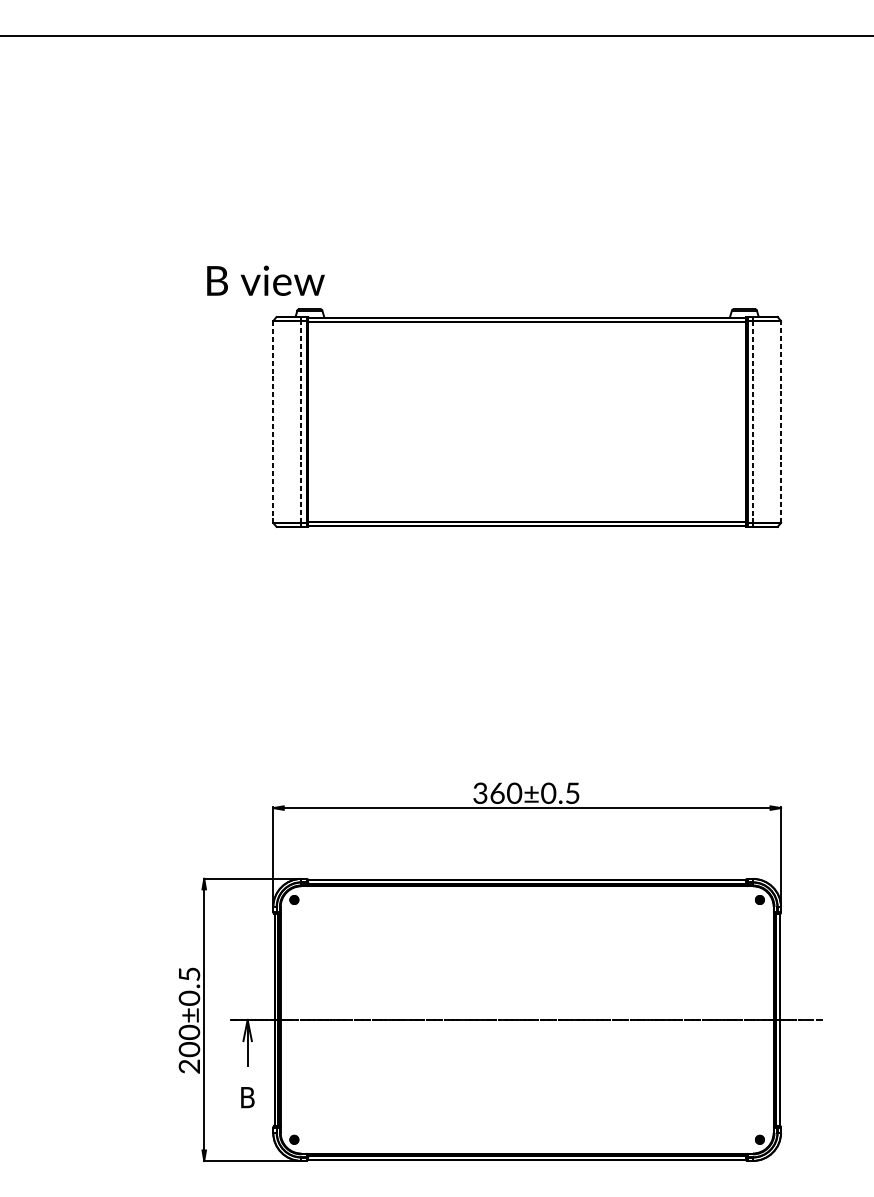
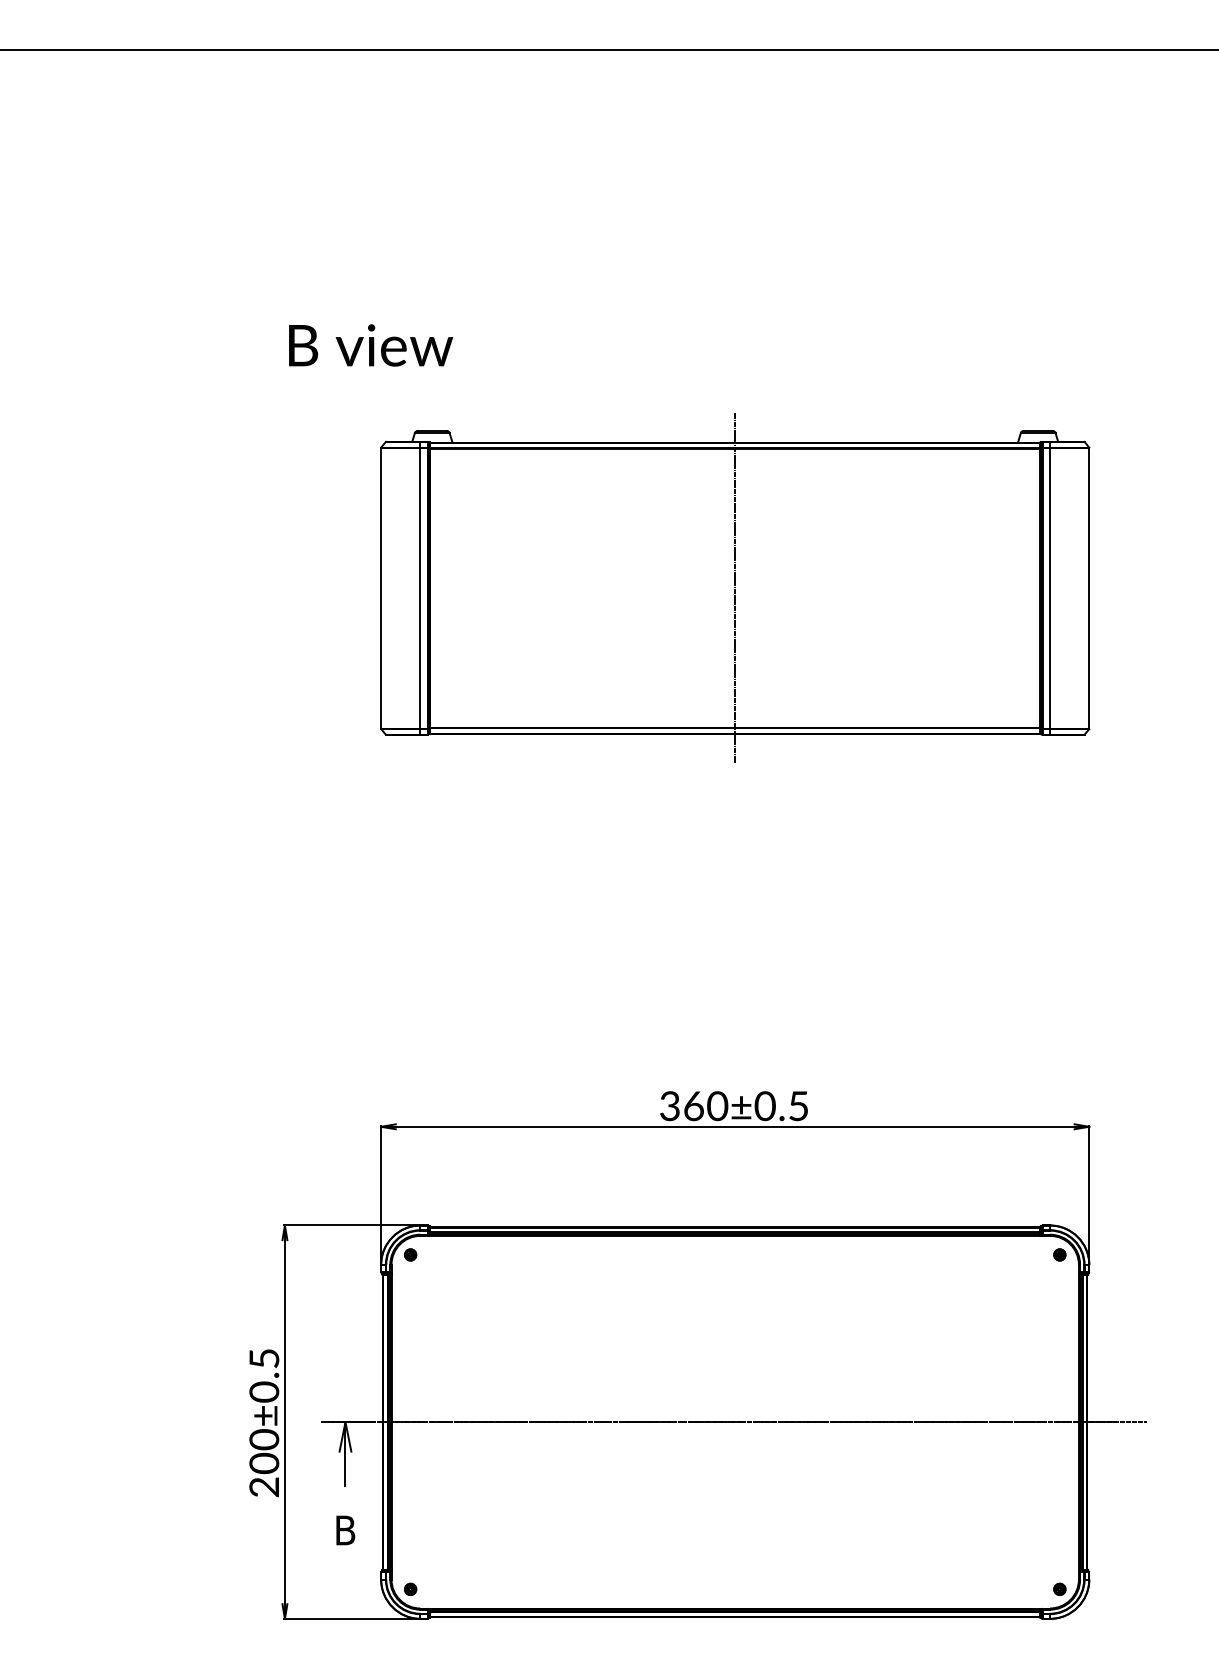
text: (266, 280) -> (371, 345), moved
line: (301, 421) -> (420, 587), dashed -> solid
line: (781, 421) -> (1089, 587), dashed -> solid
line: (273, 422) -> (381, 588), dashed -> solid
line: (527, 422) -> (735, 588), added
line: (753, 422) -> (1050, 588), dashed -> solid

